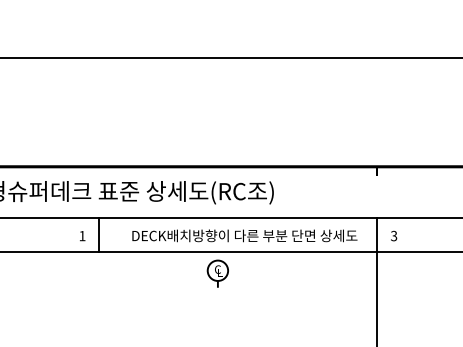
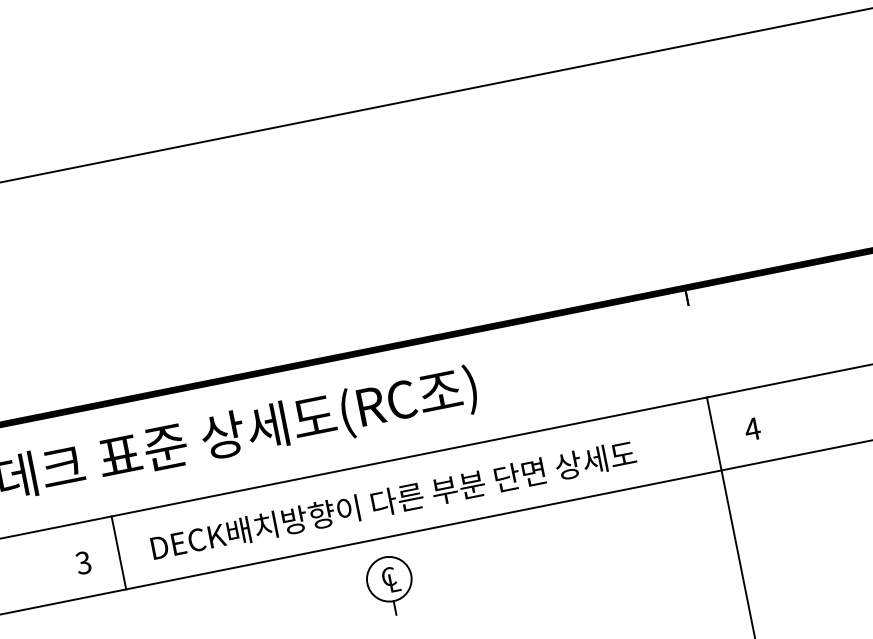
text: (82, 235) -> (83, 561), 1 -> 3
text: (244, 235) -> (392, 499), moved
text: (393, 235) -> (751, 428), 3 -> 4

